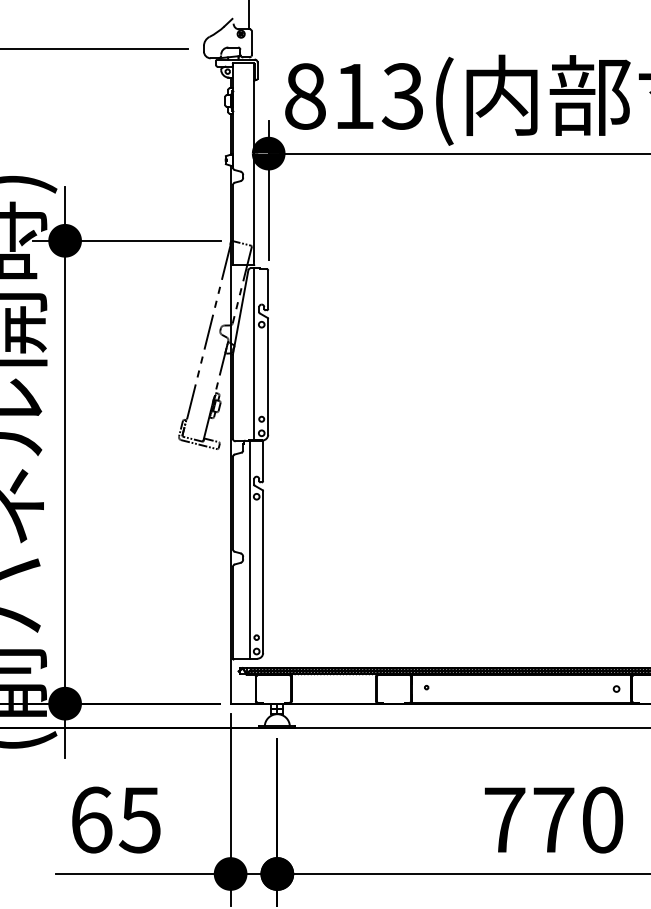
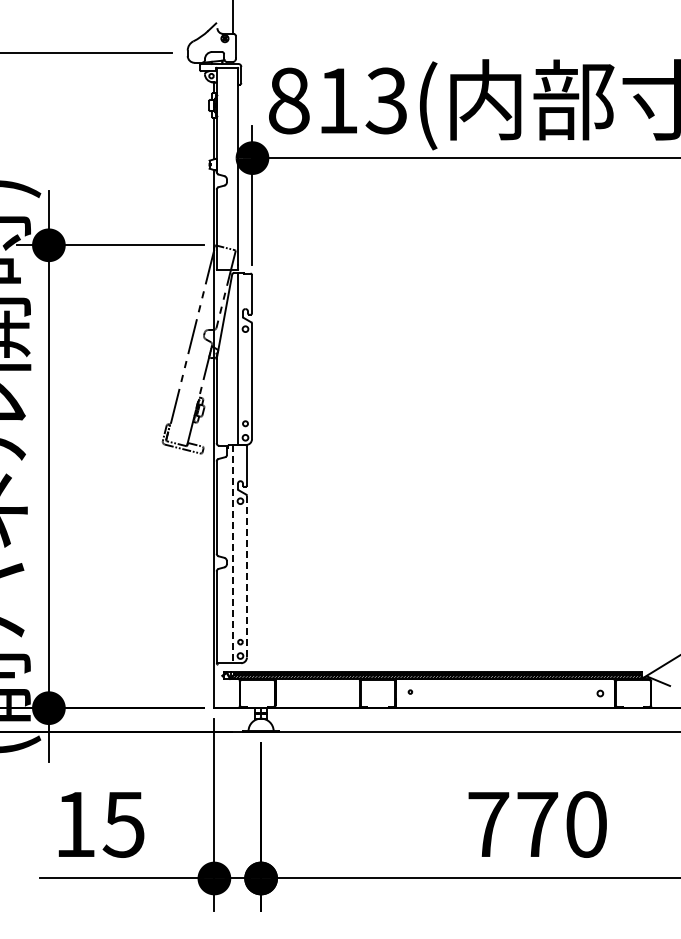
line: (249, 550) -> (233, 554), solid -> dashed
line: (262, 572) -> (246, 576), solid -> dashed
text: (92, 820) -> (76, 824), 65 -> 15

